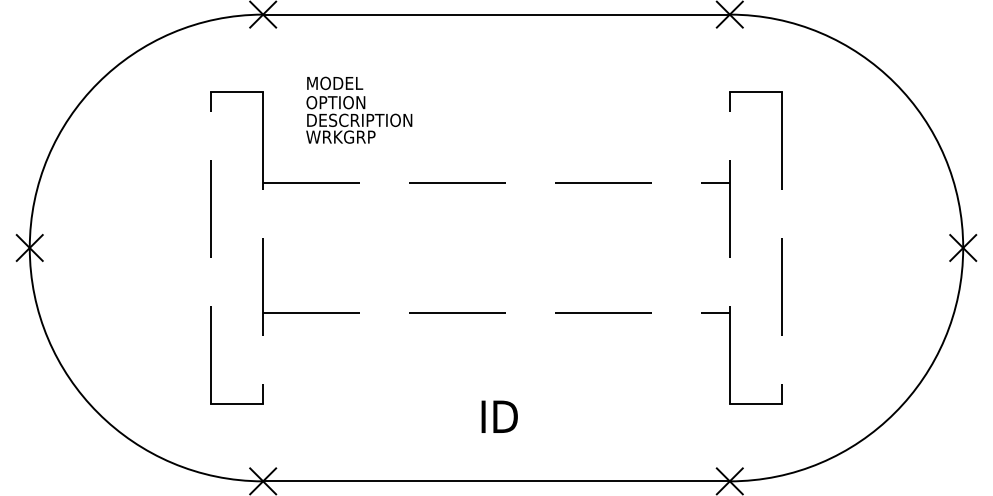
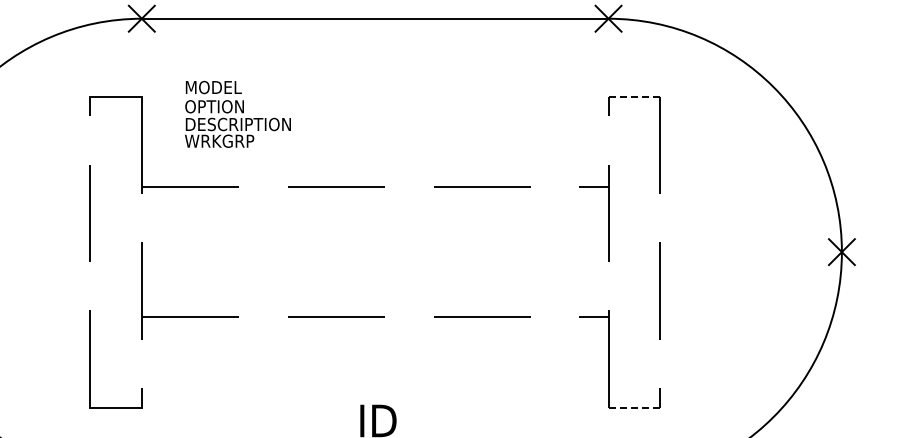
line: (755, 92) -> (634, 96), solid -> dashed
line: (755, 403) -> (634, 407), solid -> dashed

